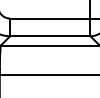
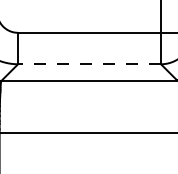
line: (49, 36) -> (88, 64), solid -> dashed

